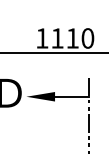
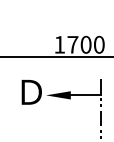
text: (65, 38) -> (79, 44), 1110 -> 1700

